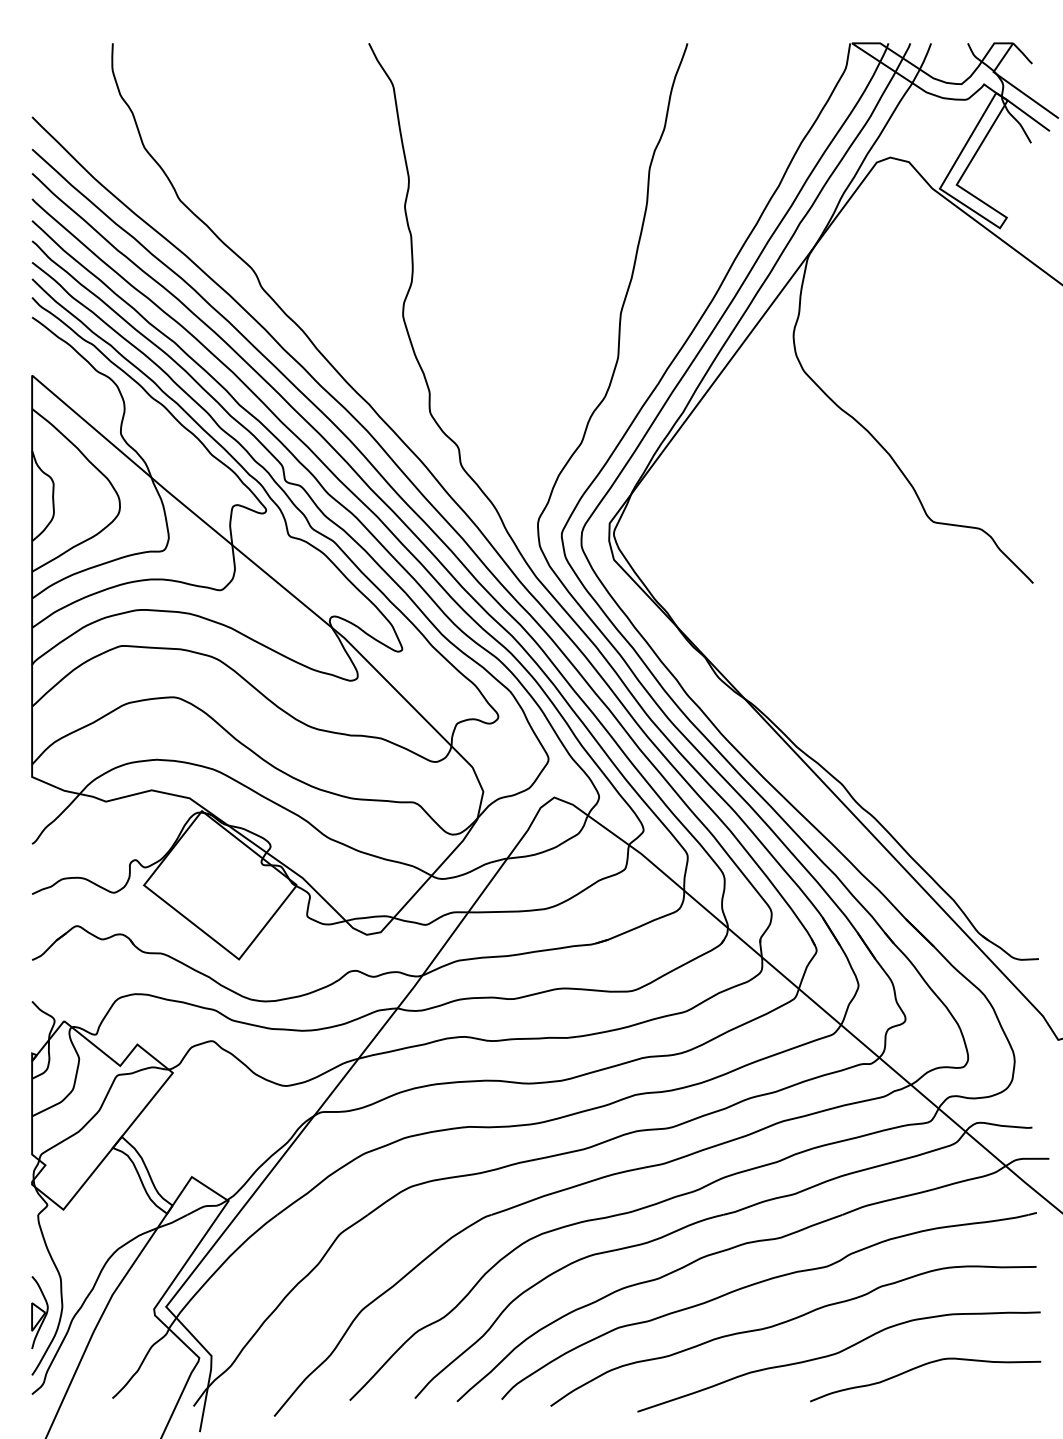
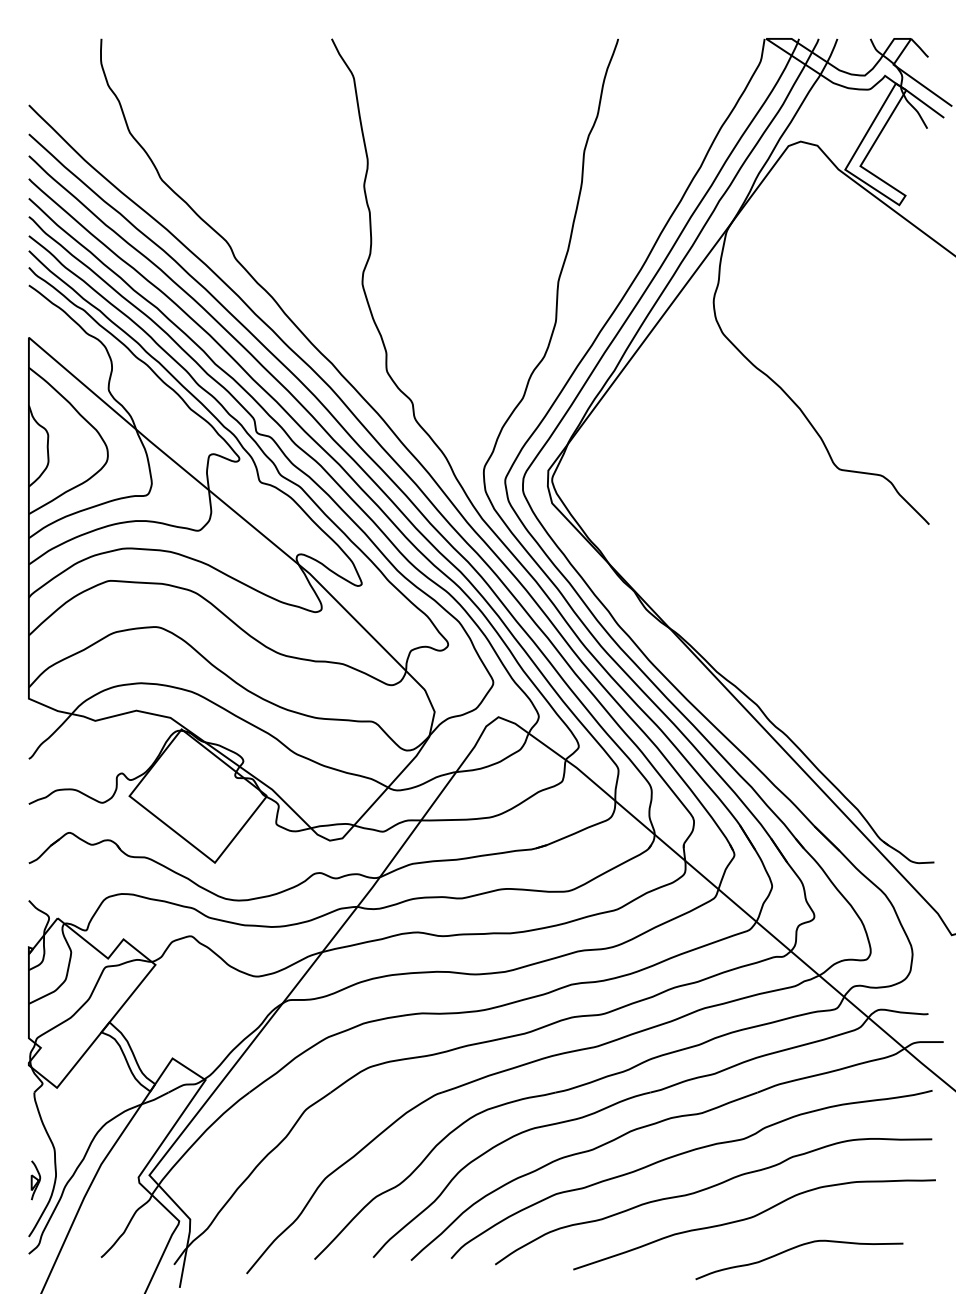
part: (39, 1312) -> (35, 1180), size x0.6
curve: (921, 1367) -> (795, 1248), moved

